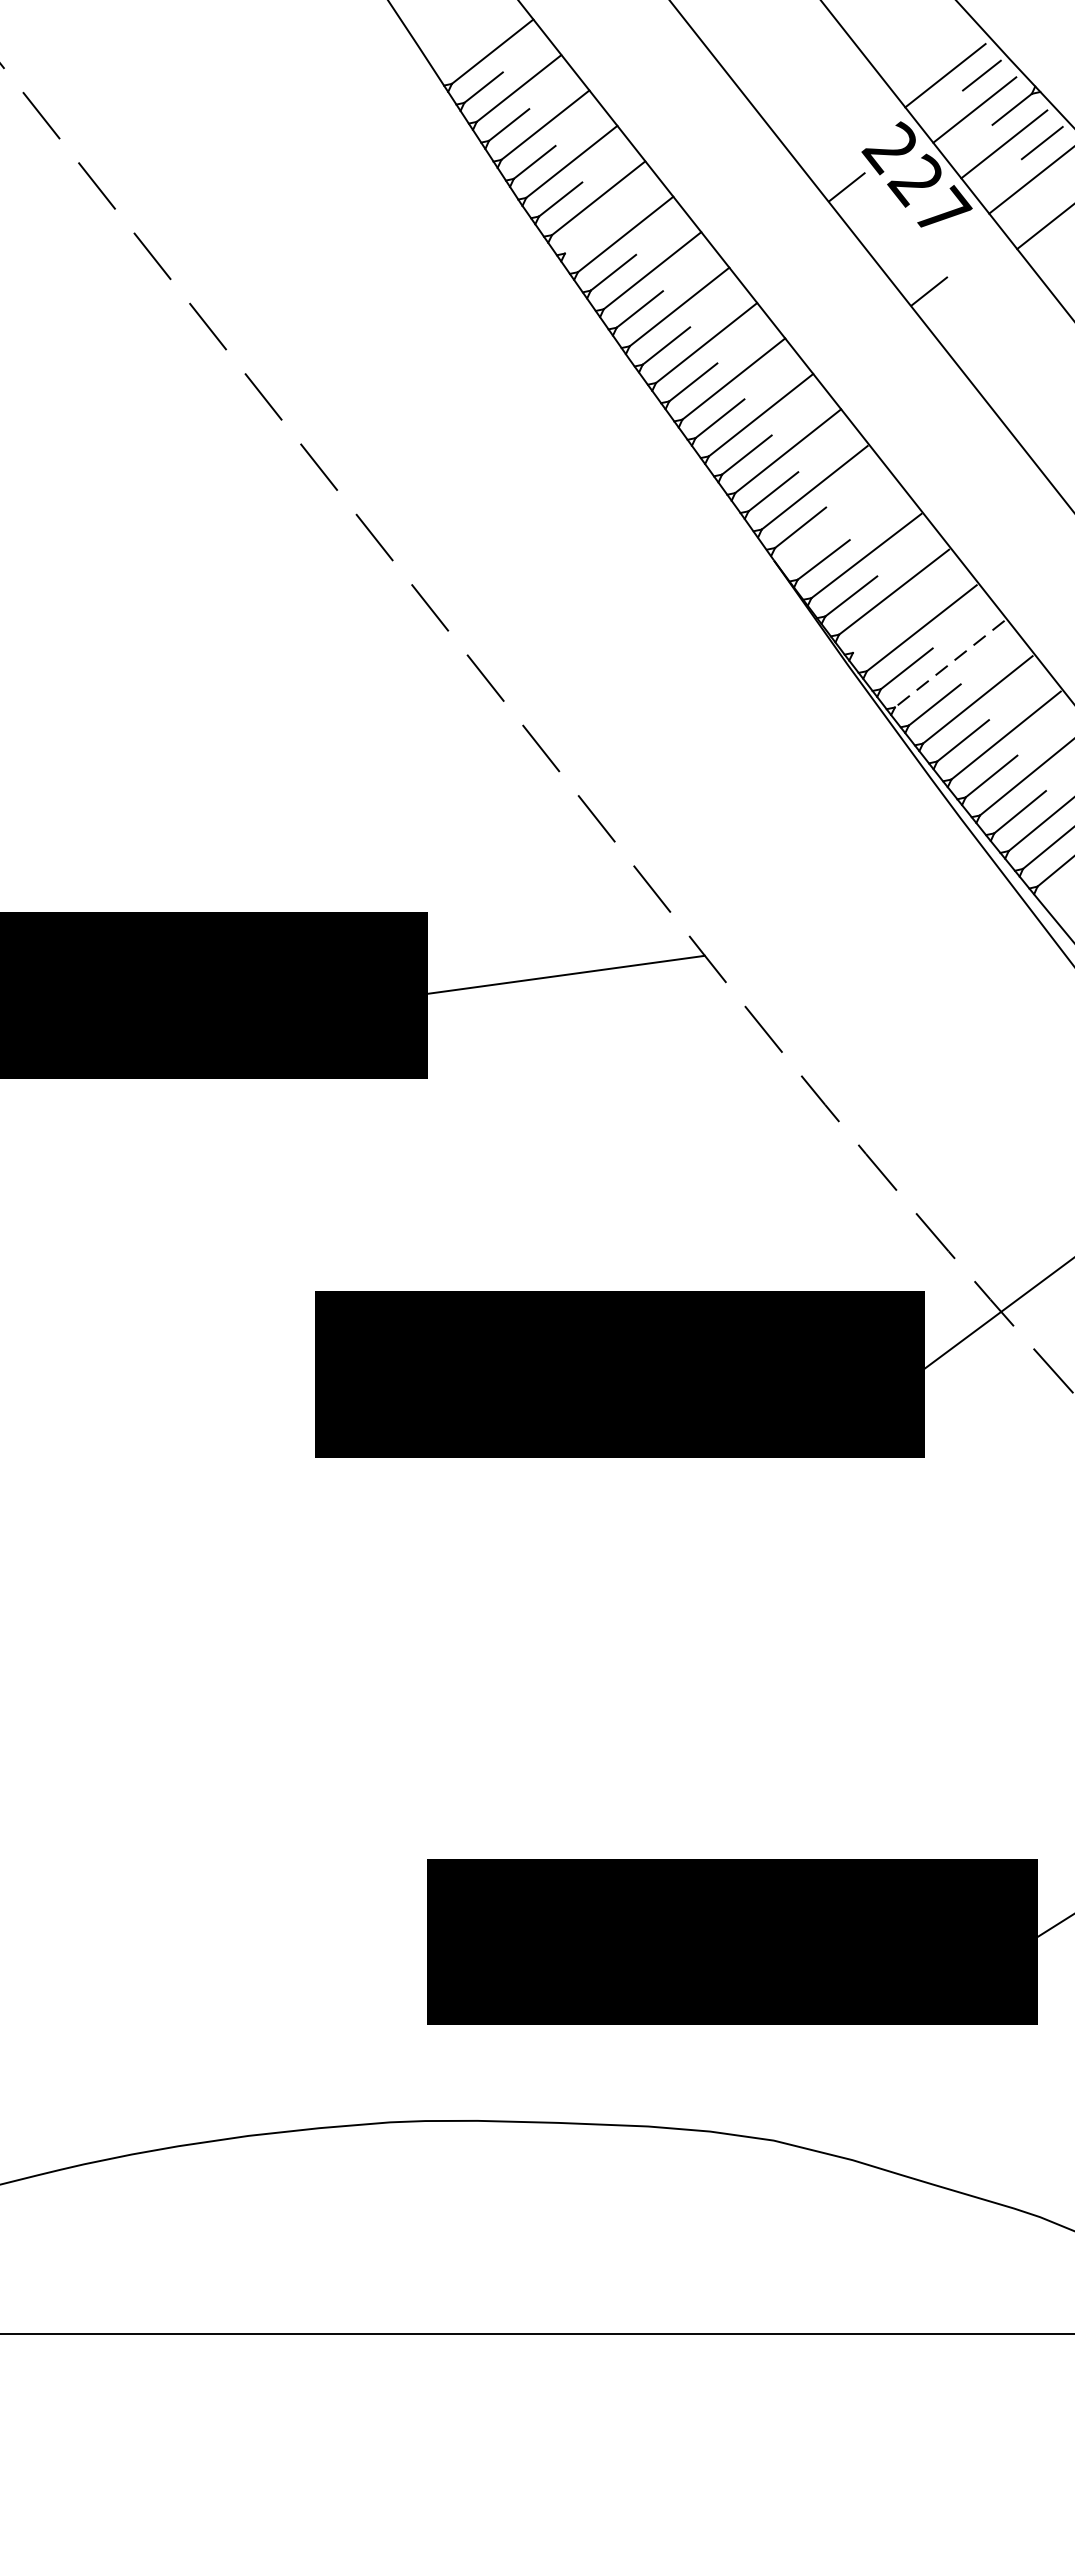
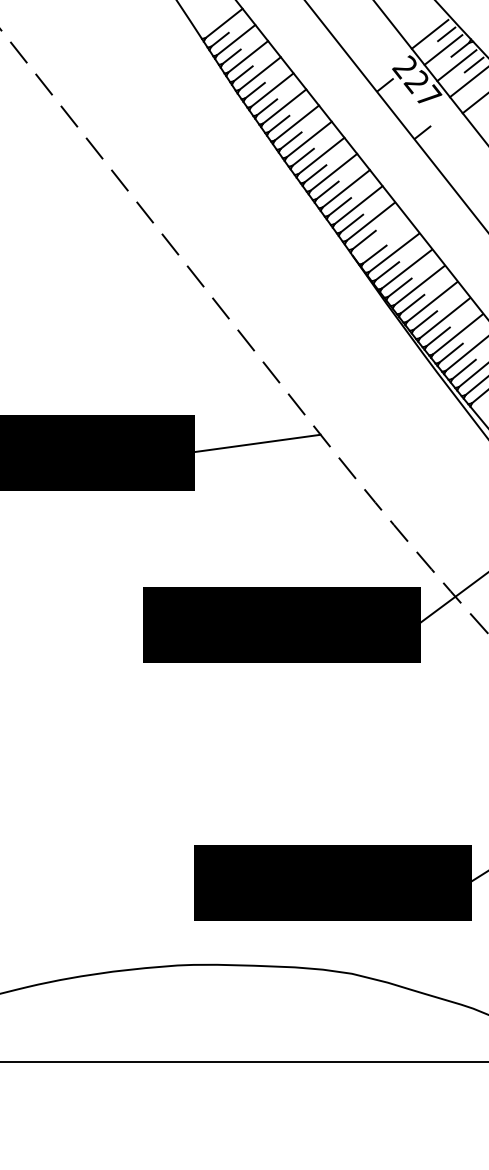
line: (585, 236) -> (266, 107), added
line: (878, 632) -> (399, 287), added
line: (950, 665) -> (432, 302), dashed -> solid

